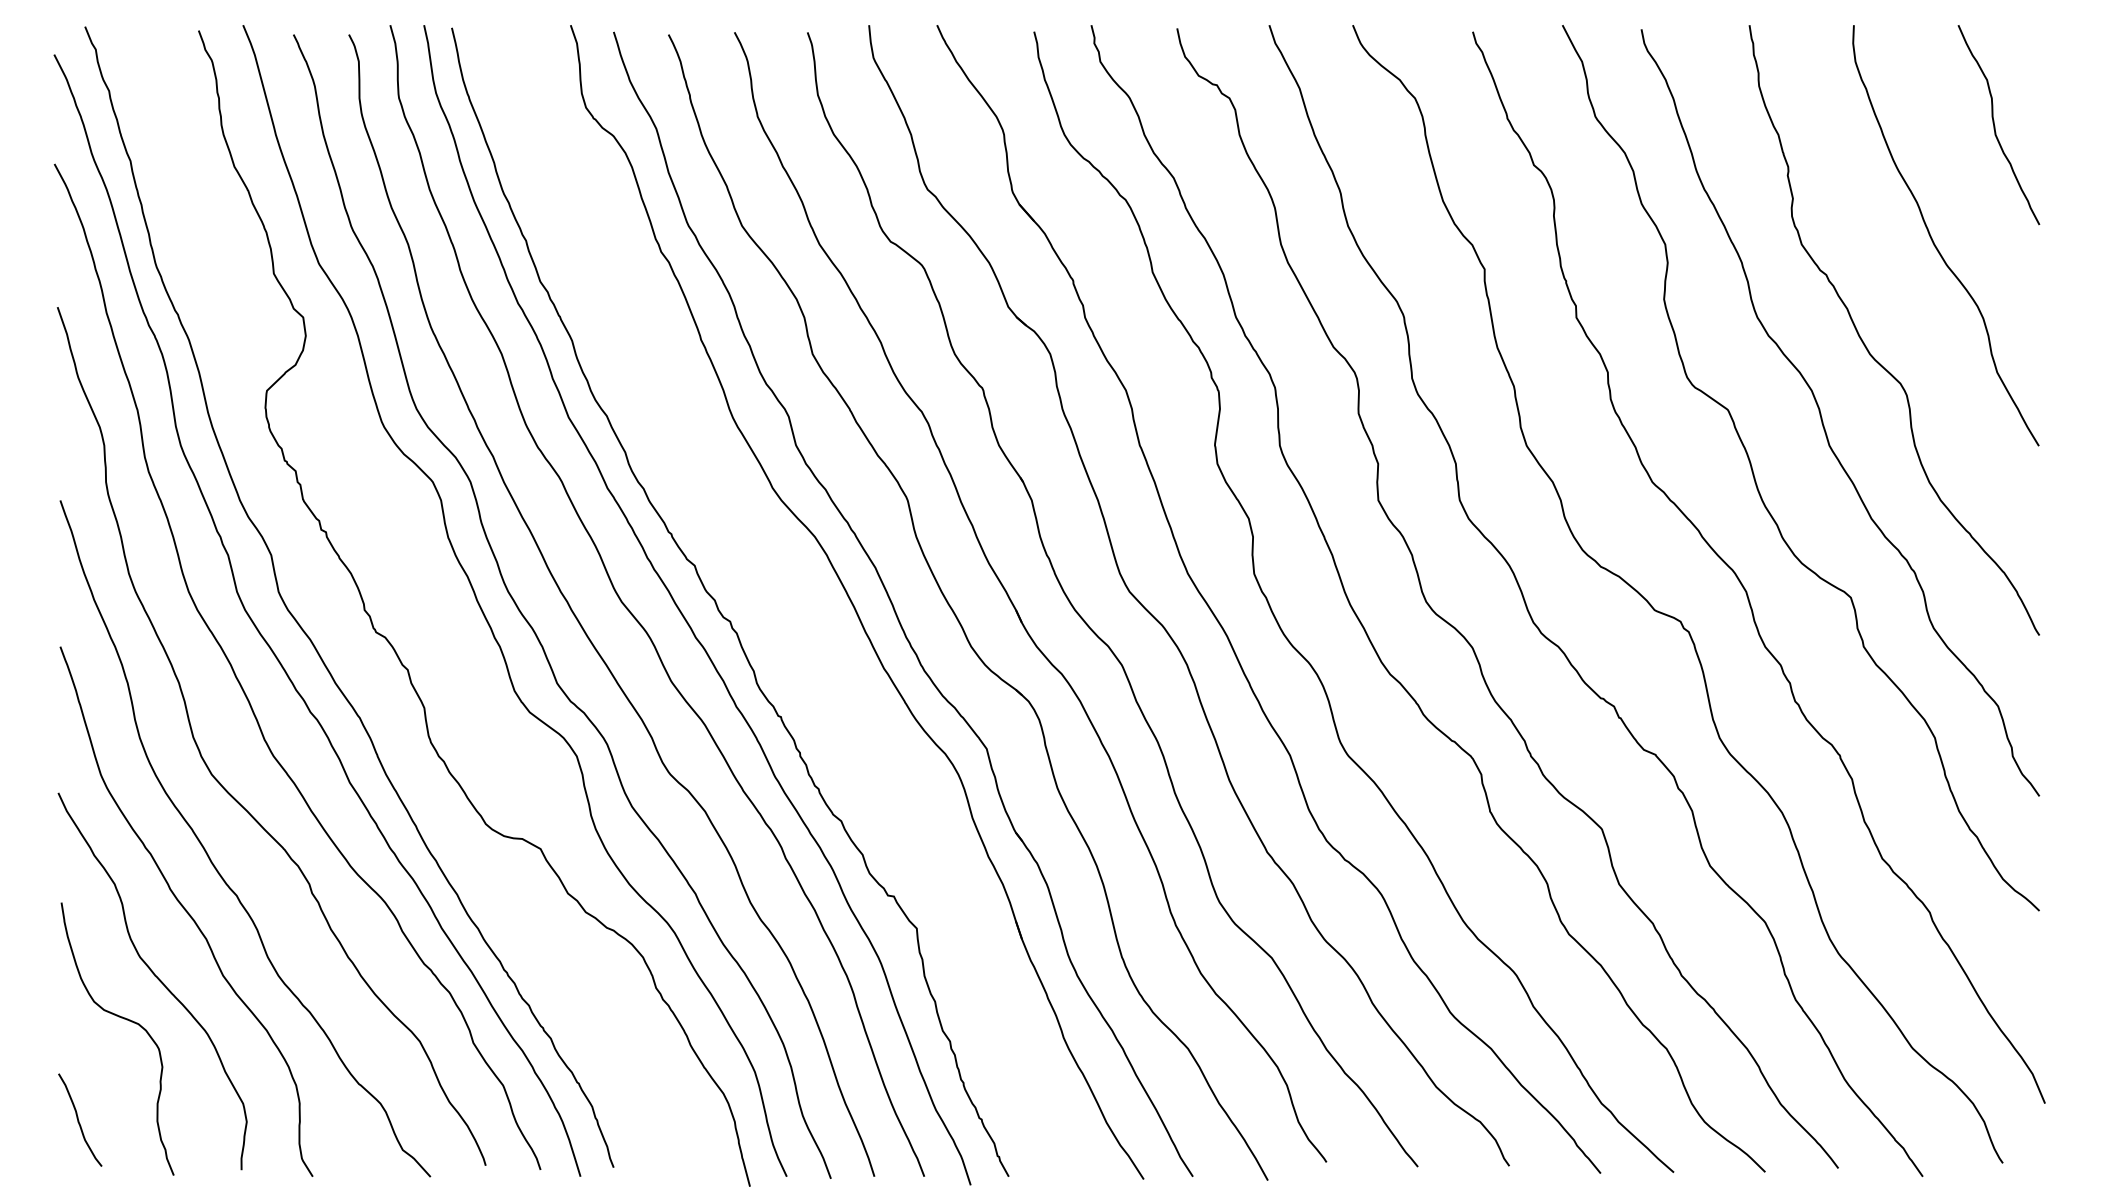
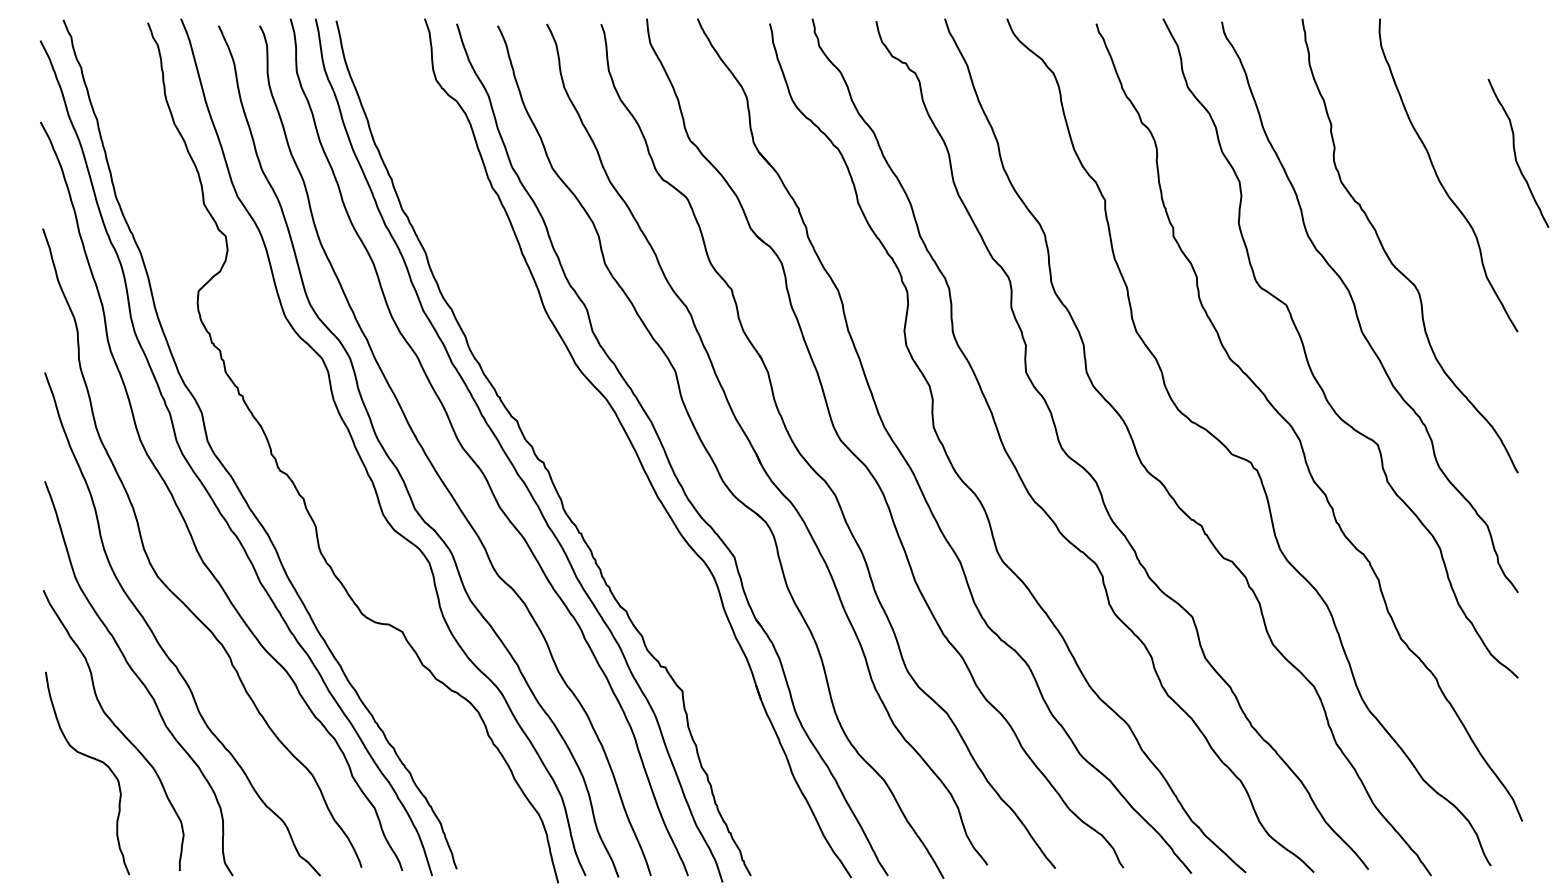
curve: (1995, 125) -> (1515, 153), moved
curve: (79, 1120) -> (59, 834), removed

